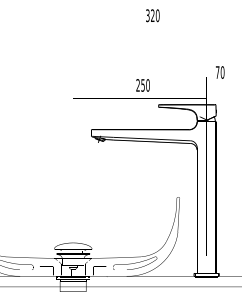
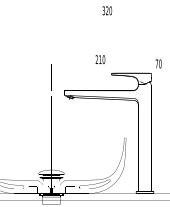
text: (220, 72) -> (158, 63), moved
text: (142, 85) -> (100, 59), 250 -> 210

